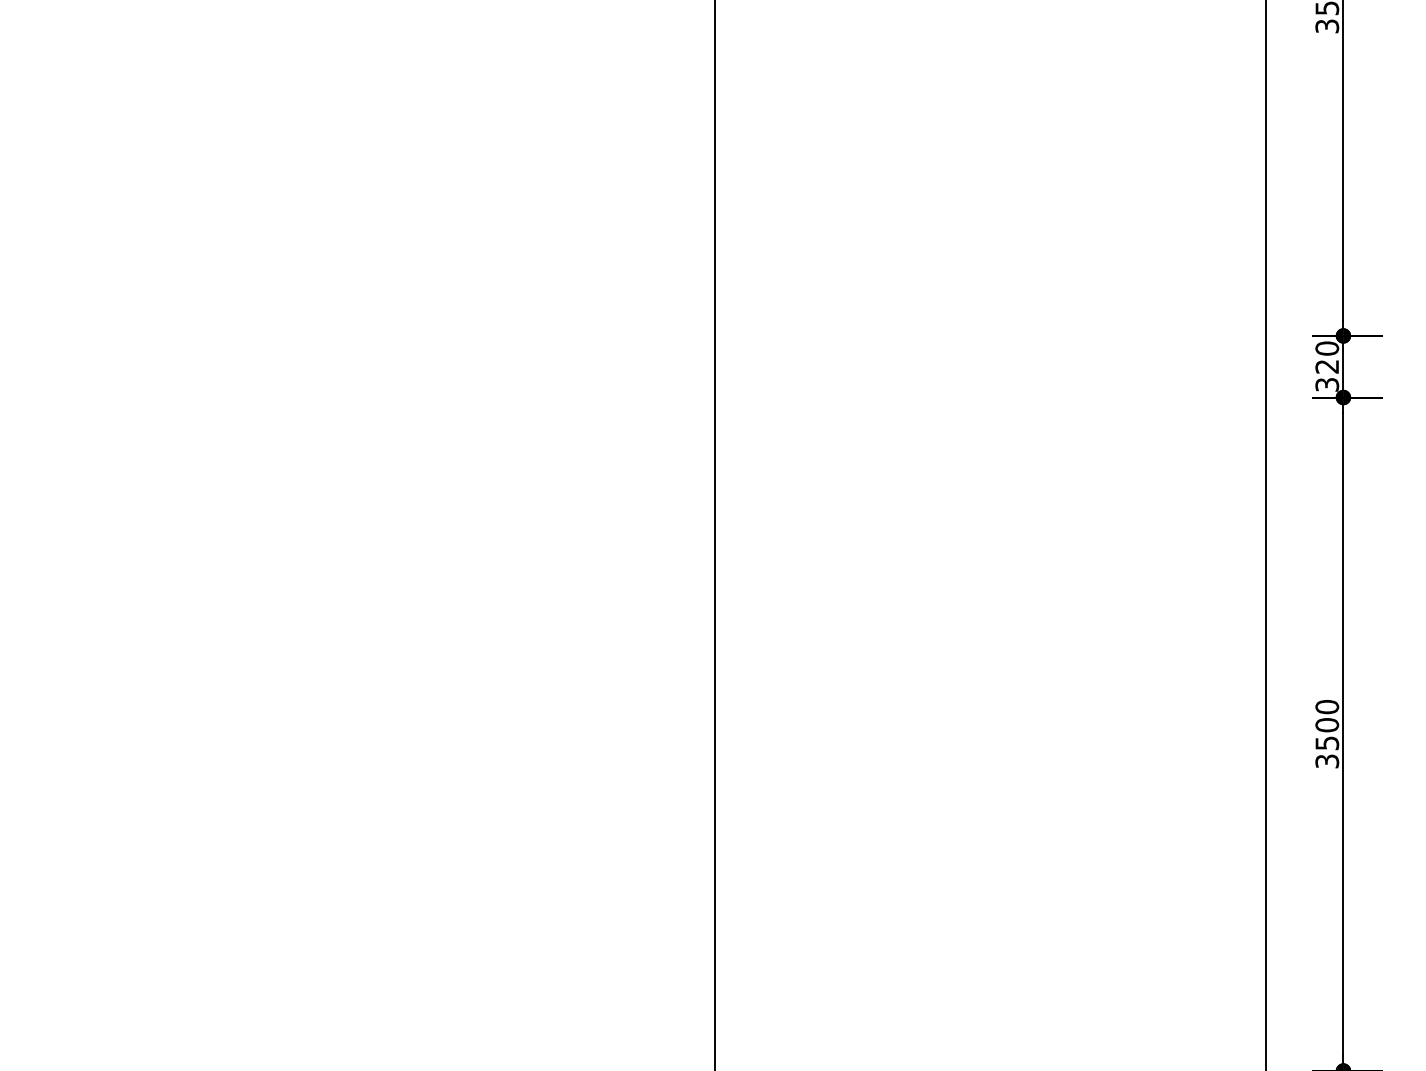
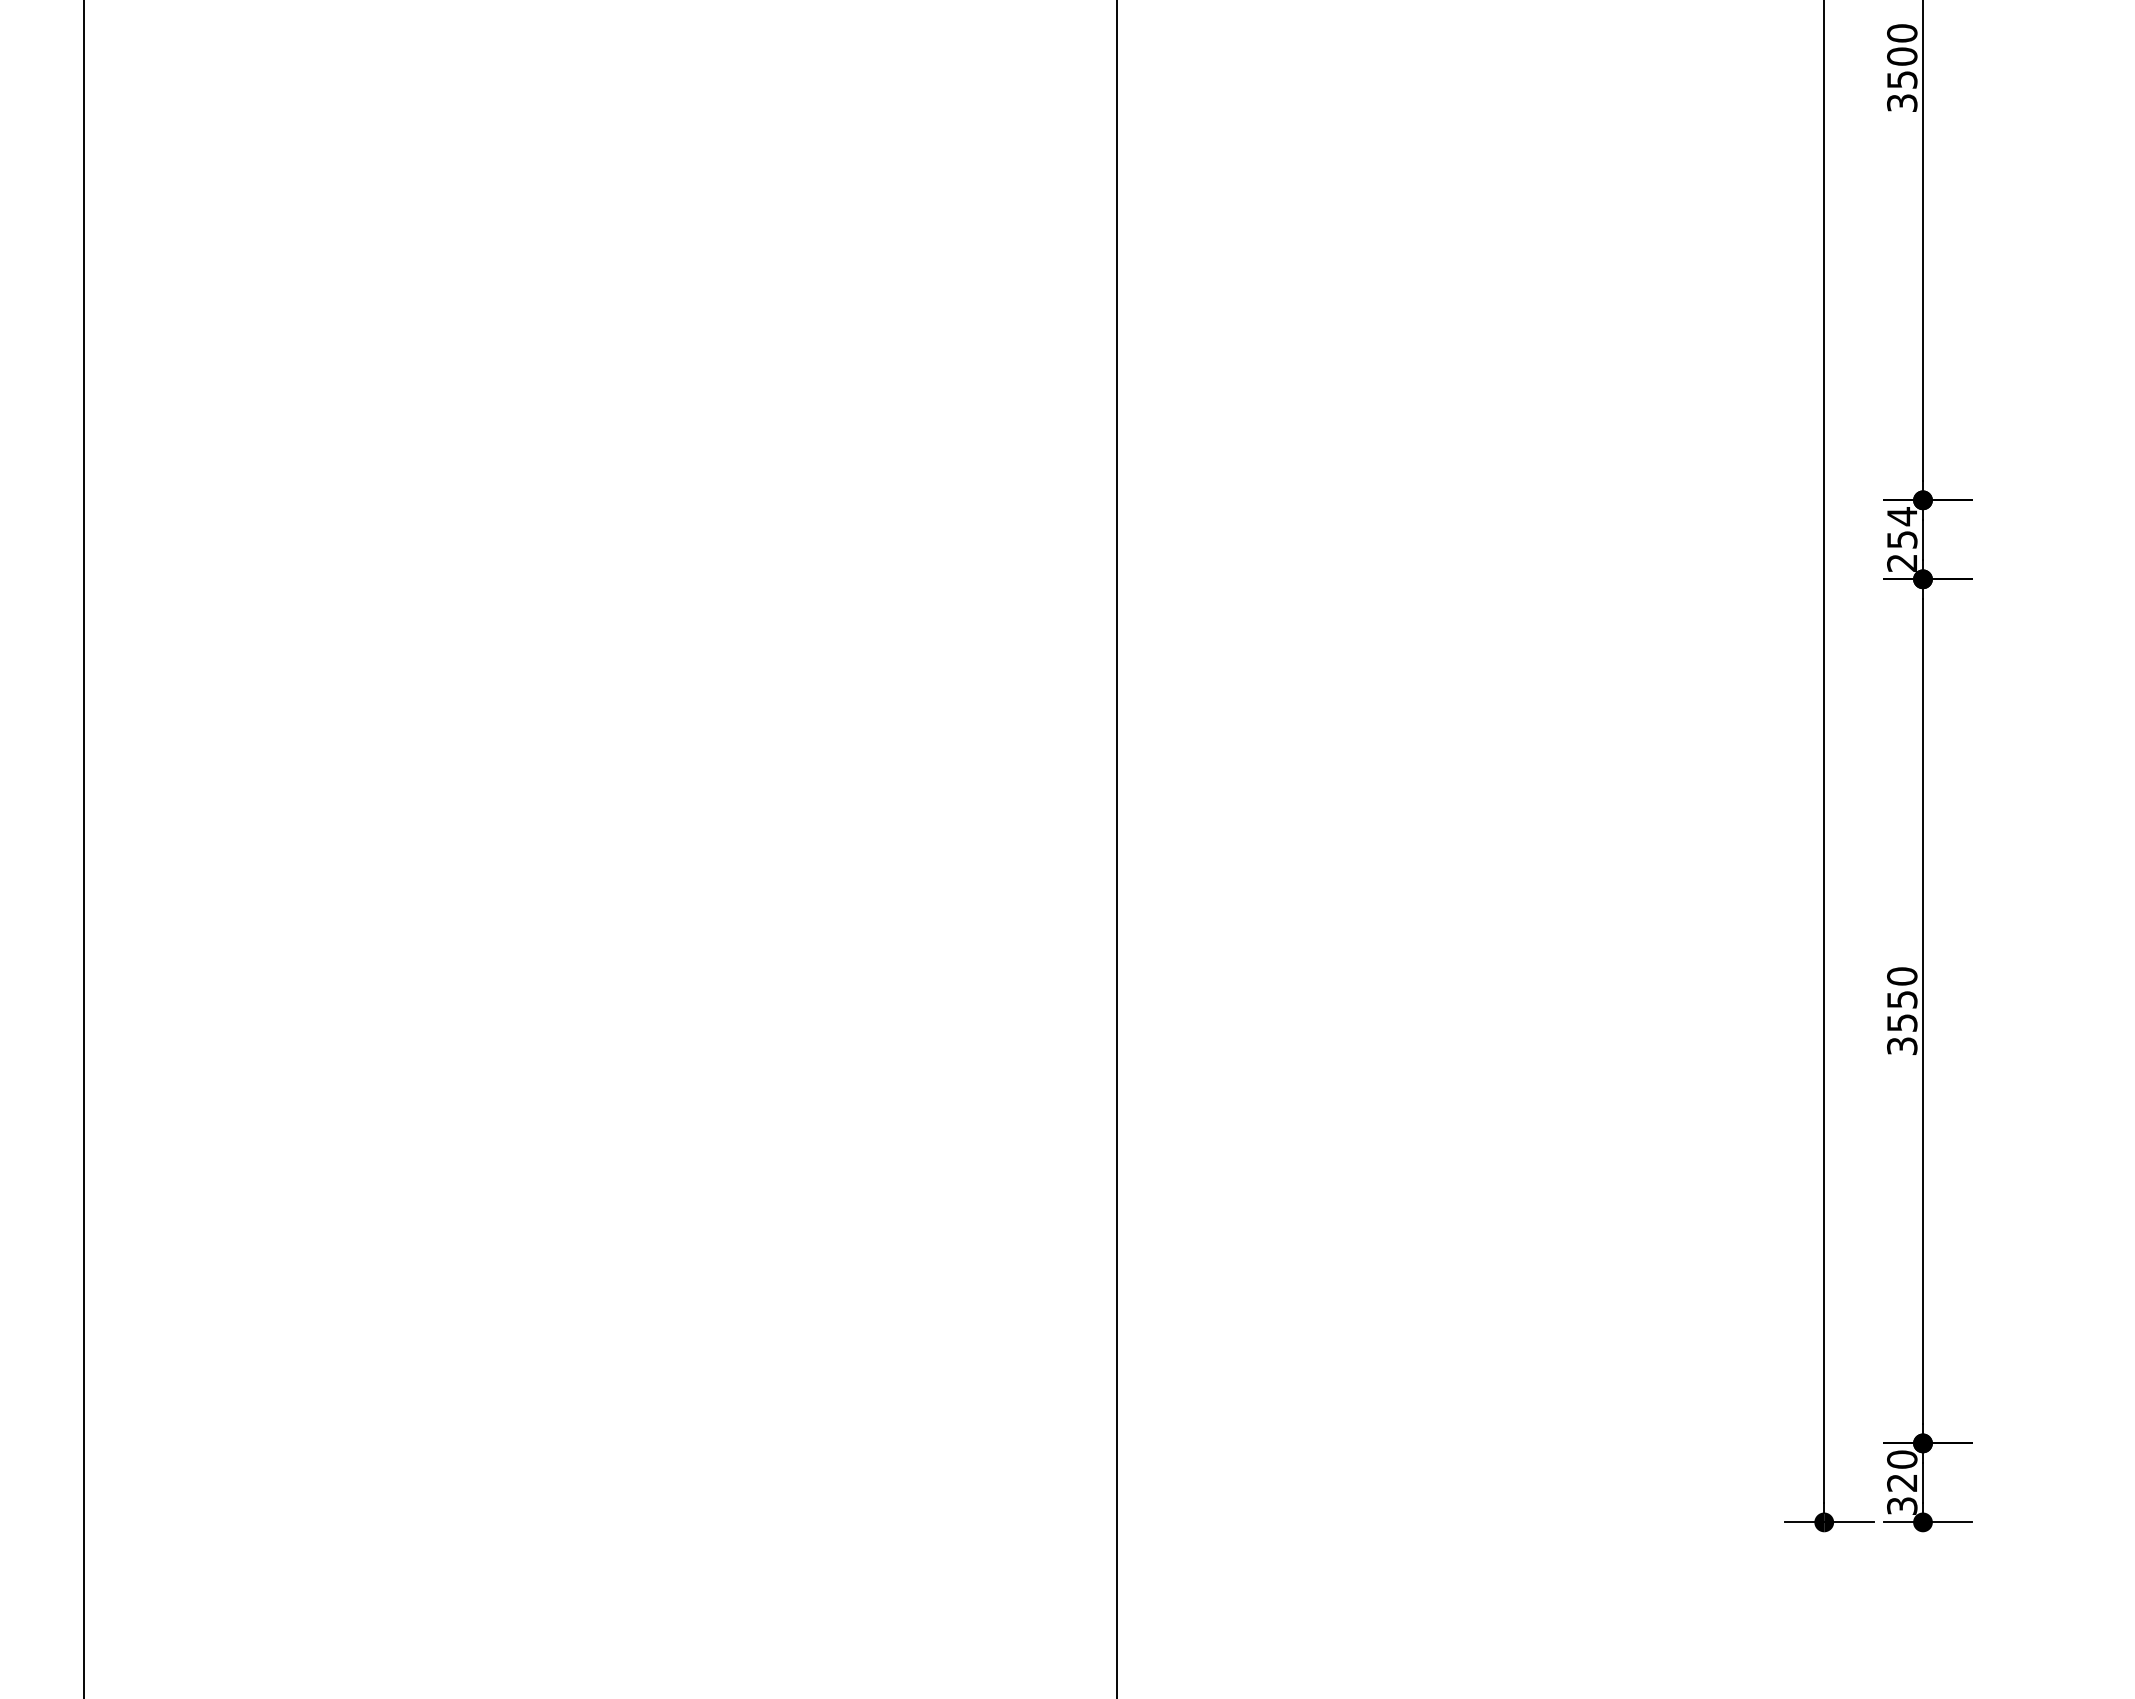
text: (1327, 366) -> (1902, 539), 320 -> 254
text: (1327, 725) -> (1902, 999), 3500 -> 3550

